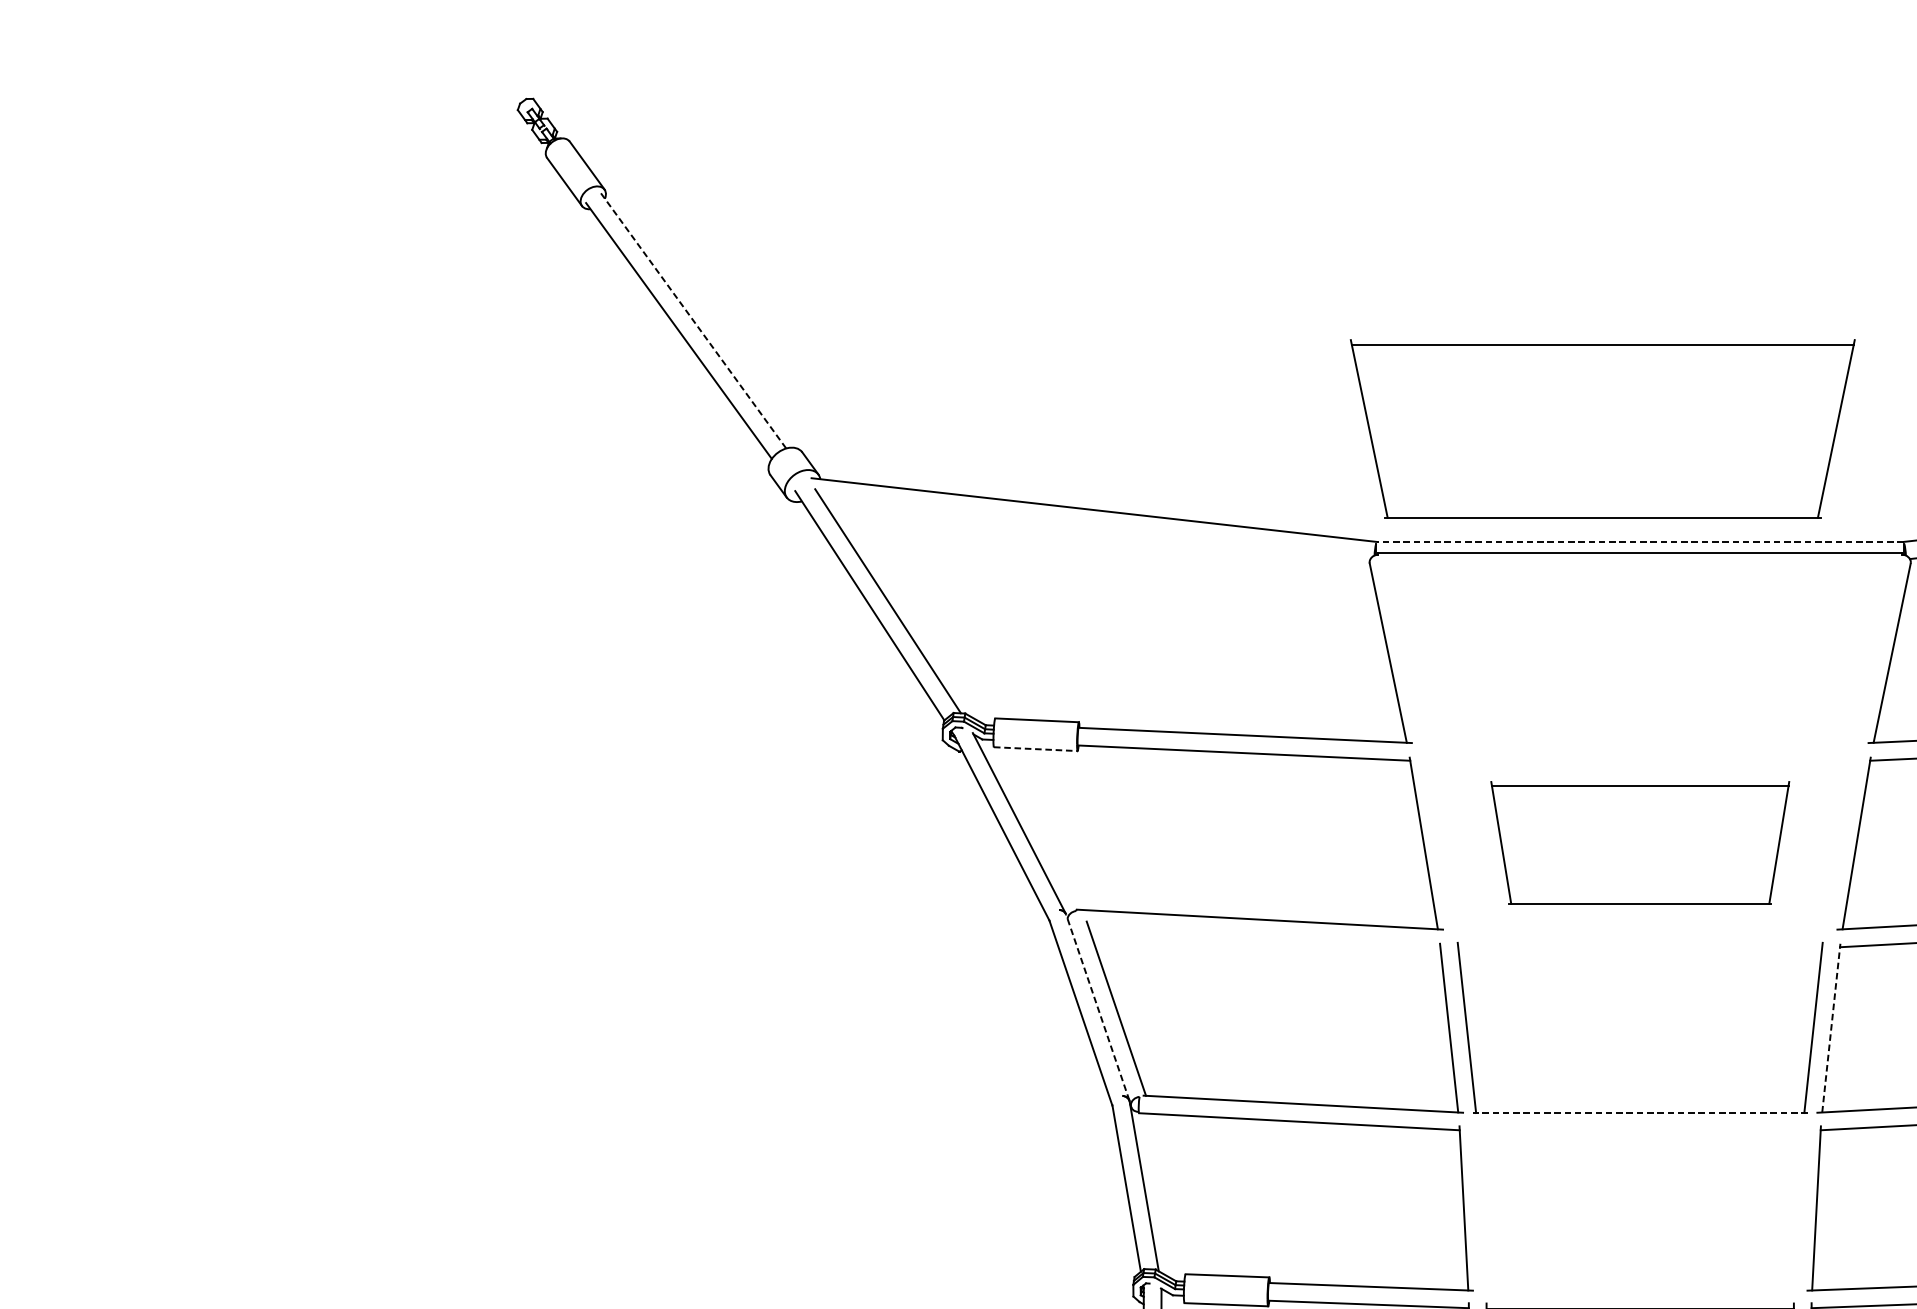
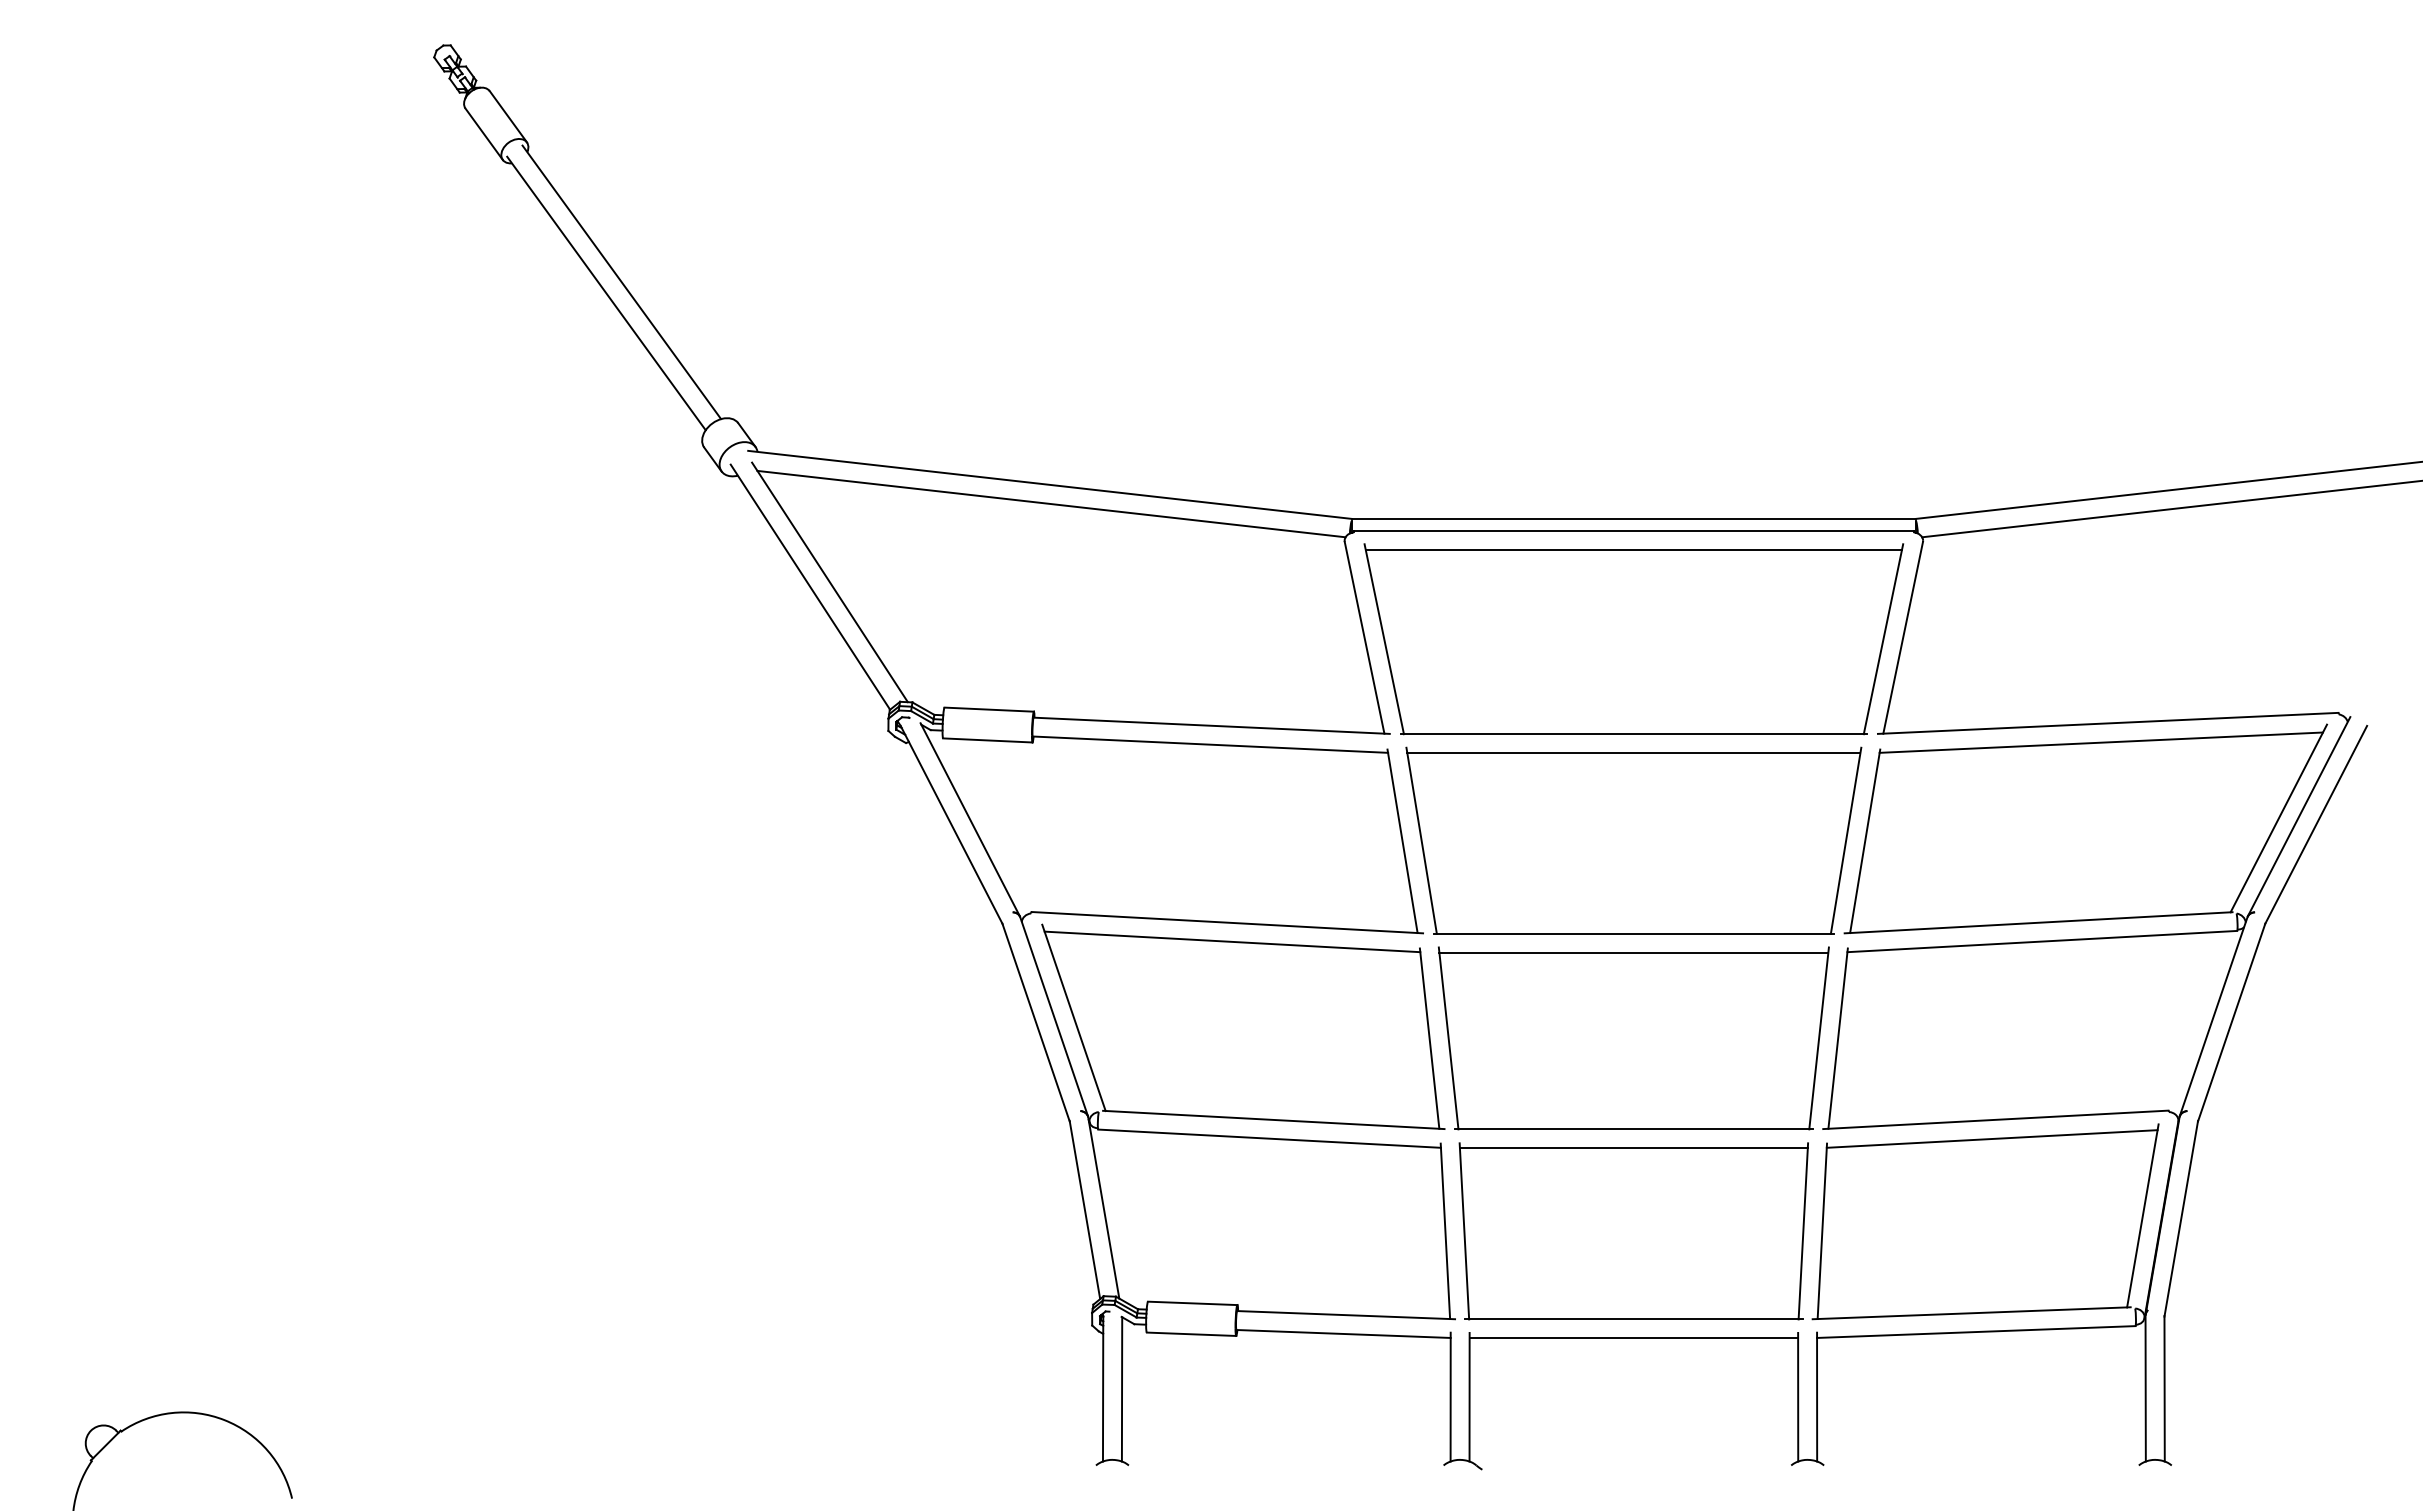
line: (693, 320) -> (621, 282), dashed -> solid
part: (1602, 429) -> (1633, 639), moved
line: (1095, 527) -> (1051, 503), added
line: (1639, 541) -> (1633, 518), dashed -> solid
line: (1035, 749) -> (987, 740), dashed -> solid
part: (1639, 842) -> (1633, 840), size x1.43
line: (1264, 937) -> (1232, 941), added
line: (1639, 947) -> (1633, 952), added
line: (1098, 1007) -> (1054, 1016), dashed -> solid
line: (1831, 1028) -> (1838, 1038), dashed -> solid
line: (1639, 1113) -> (1633, 1129), dashed -> solid
part: (1639, 1208) -> (1633, 1231), added

